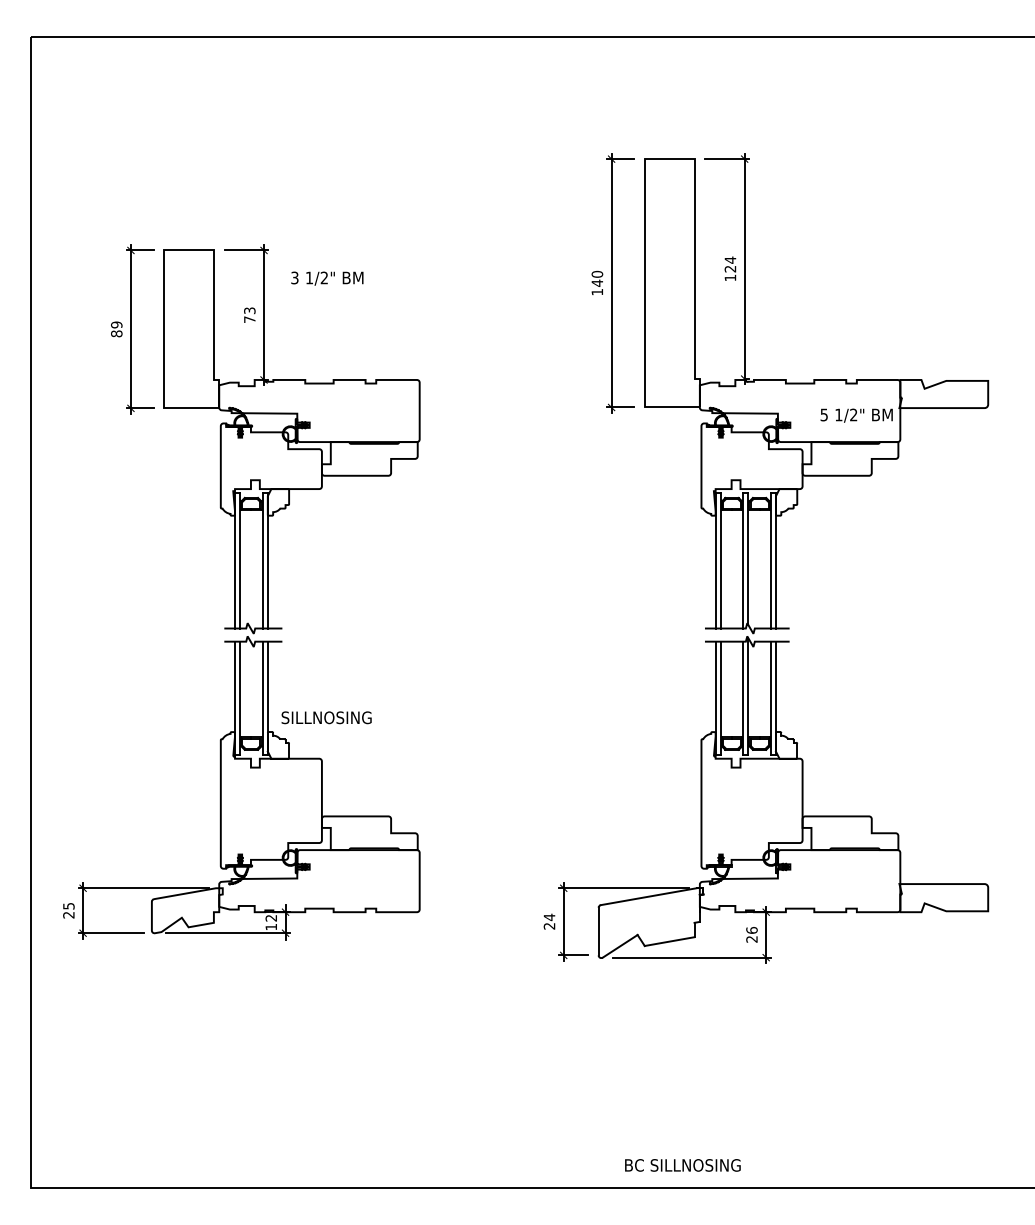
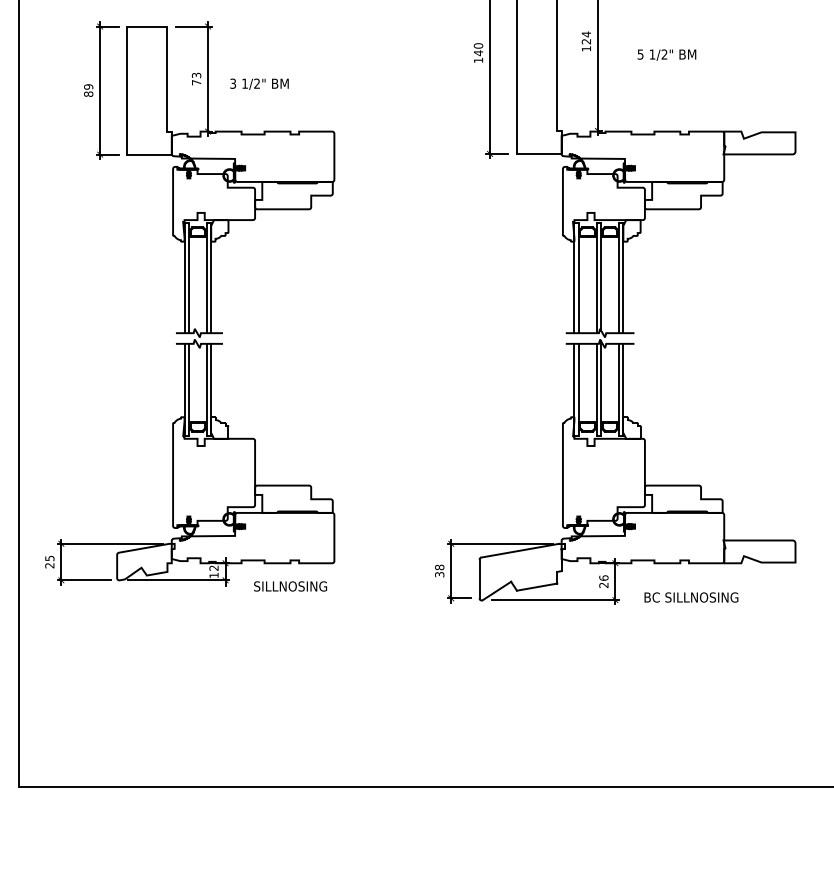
text: (327, 278) -> (259, 84), moved
text: (856, 415) -> (666, 54), moved
text: (326, 717) -> (290, 586), moved
text: (549, 921) -> (439, 570), 24 -> 38
text: (682, 1165) -> (691, 597), moved

